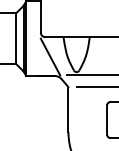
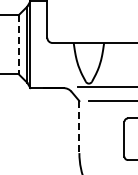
line: (16, 39) -> (18, 45), solid -> dashed
line: (50, 56) -> (58, 65), removed
line: (68, 109) -> (79, 127), solid -> dashed

